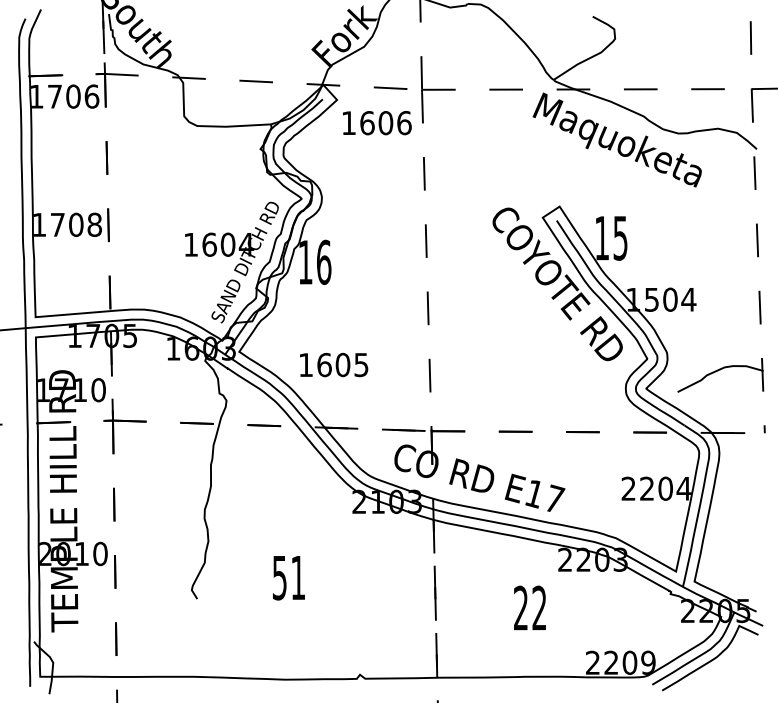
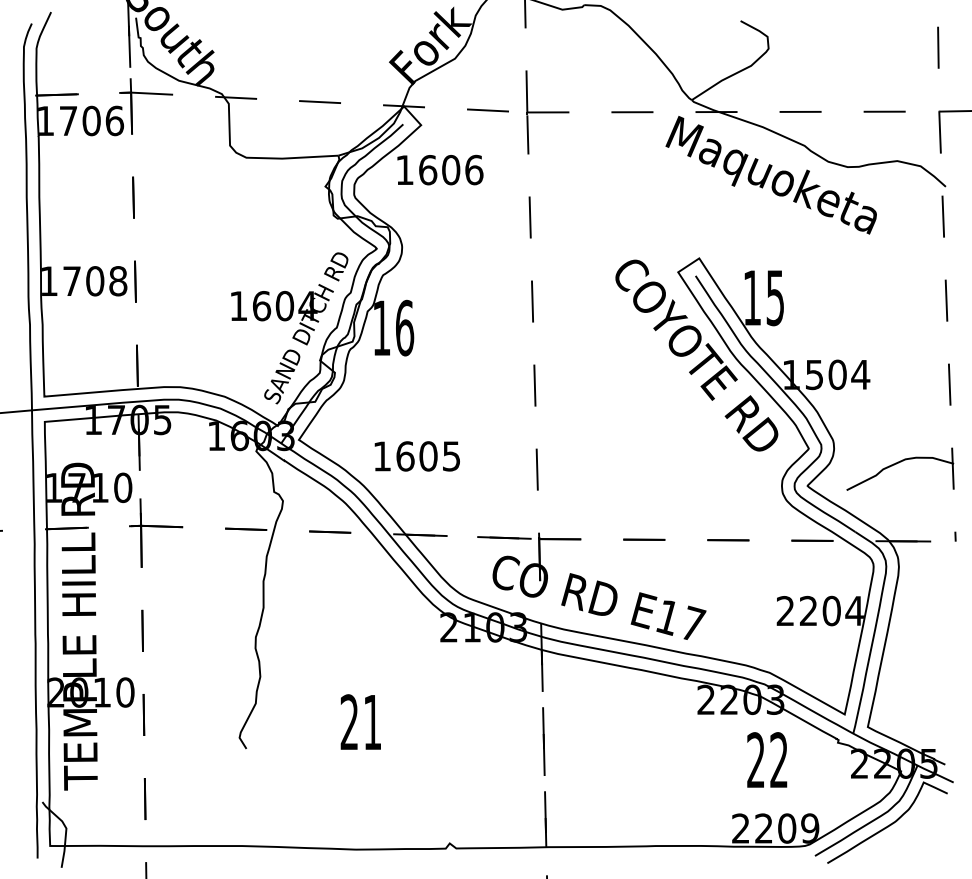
text: (377, 122) -> (440, 169), moved
text: (278, 577) -> (348, 722), 51 -> 21
text: (530, 607) -> (767, 759), moved

